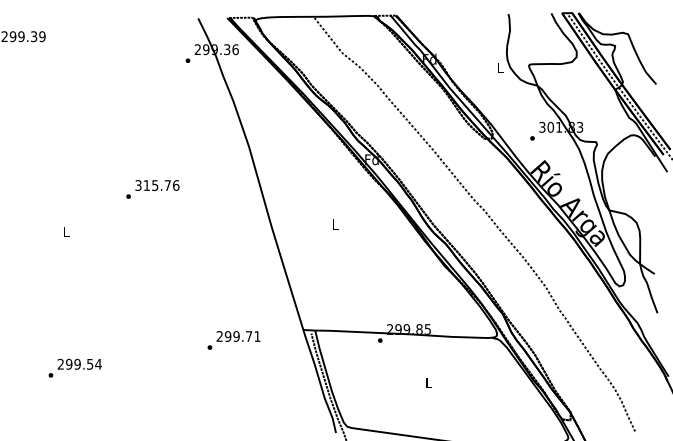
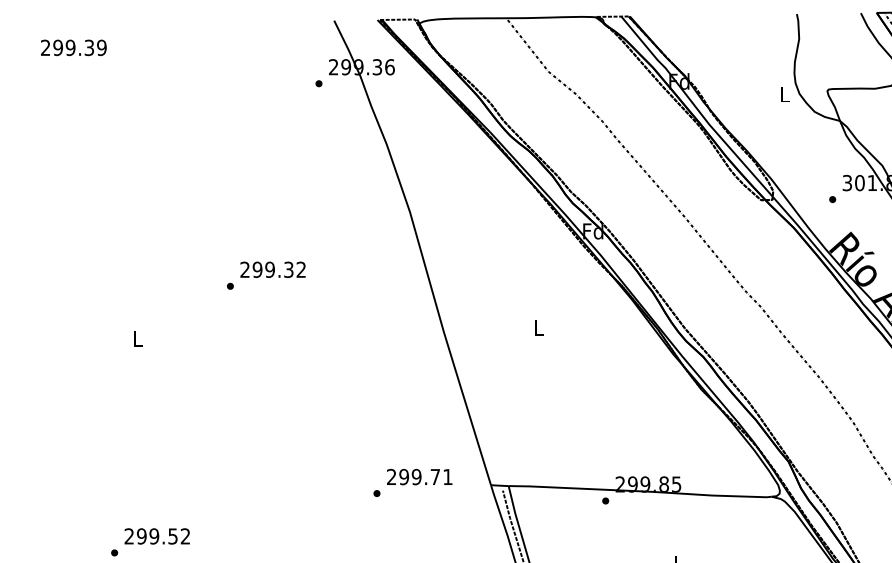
text: (157, 185) -> (273, 269), 315.76 -> 299.32
text: (233, 340) -> (412, 483), moved
text: (98, 363) -> (185, 535), 299.54 -> 299.52

